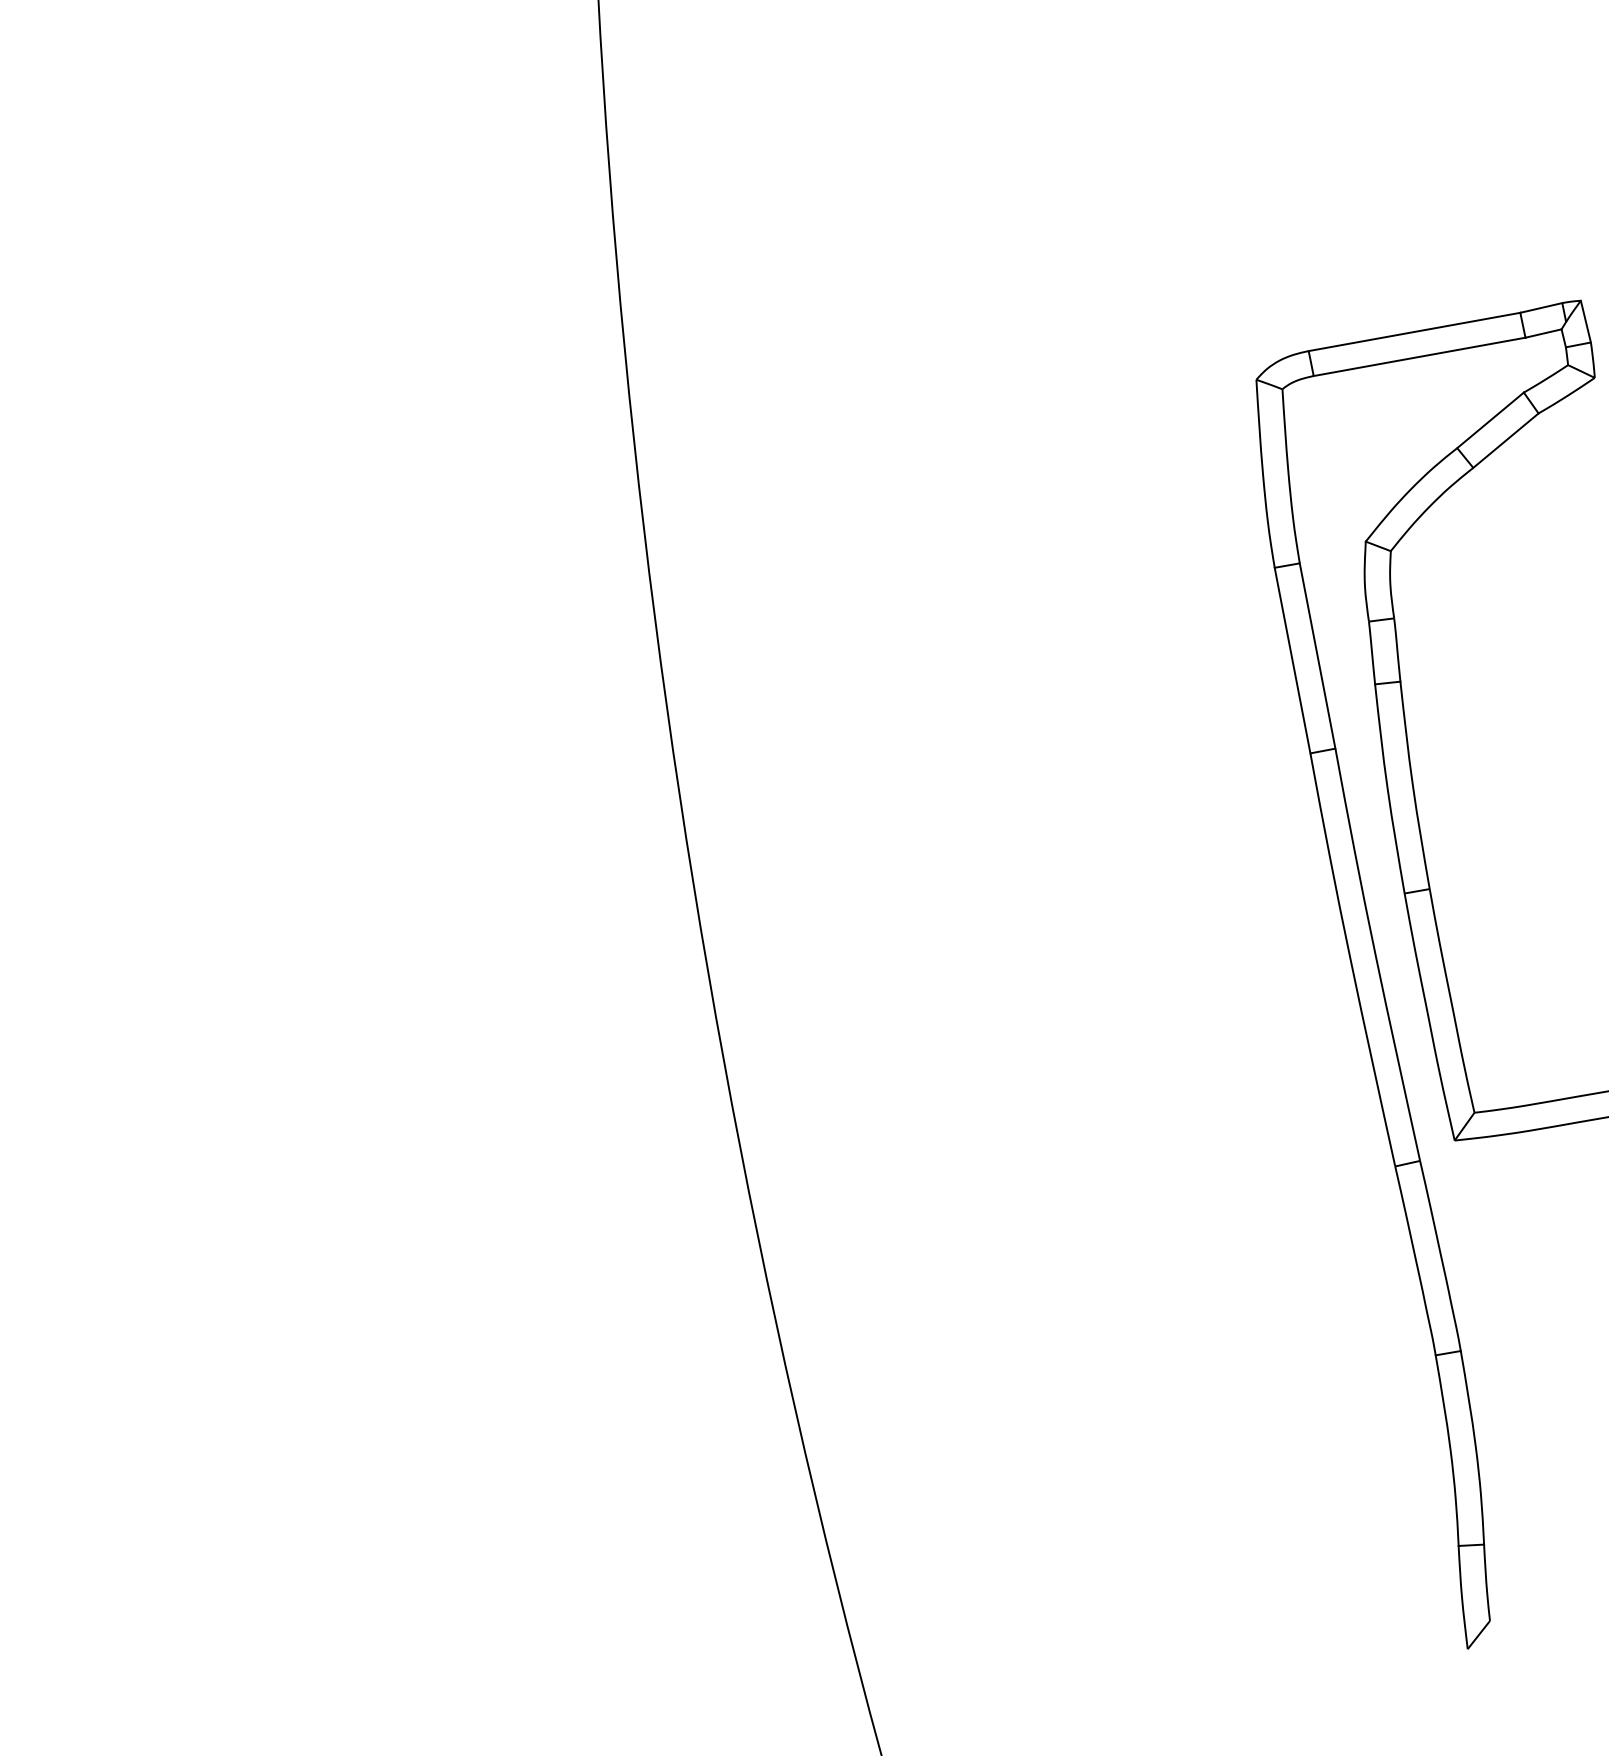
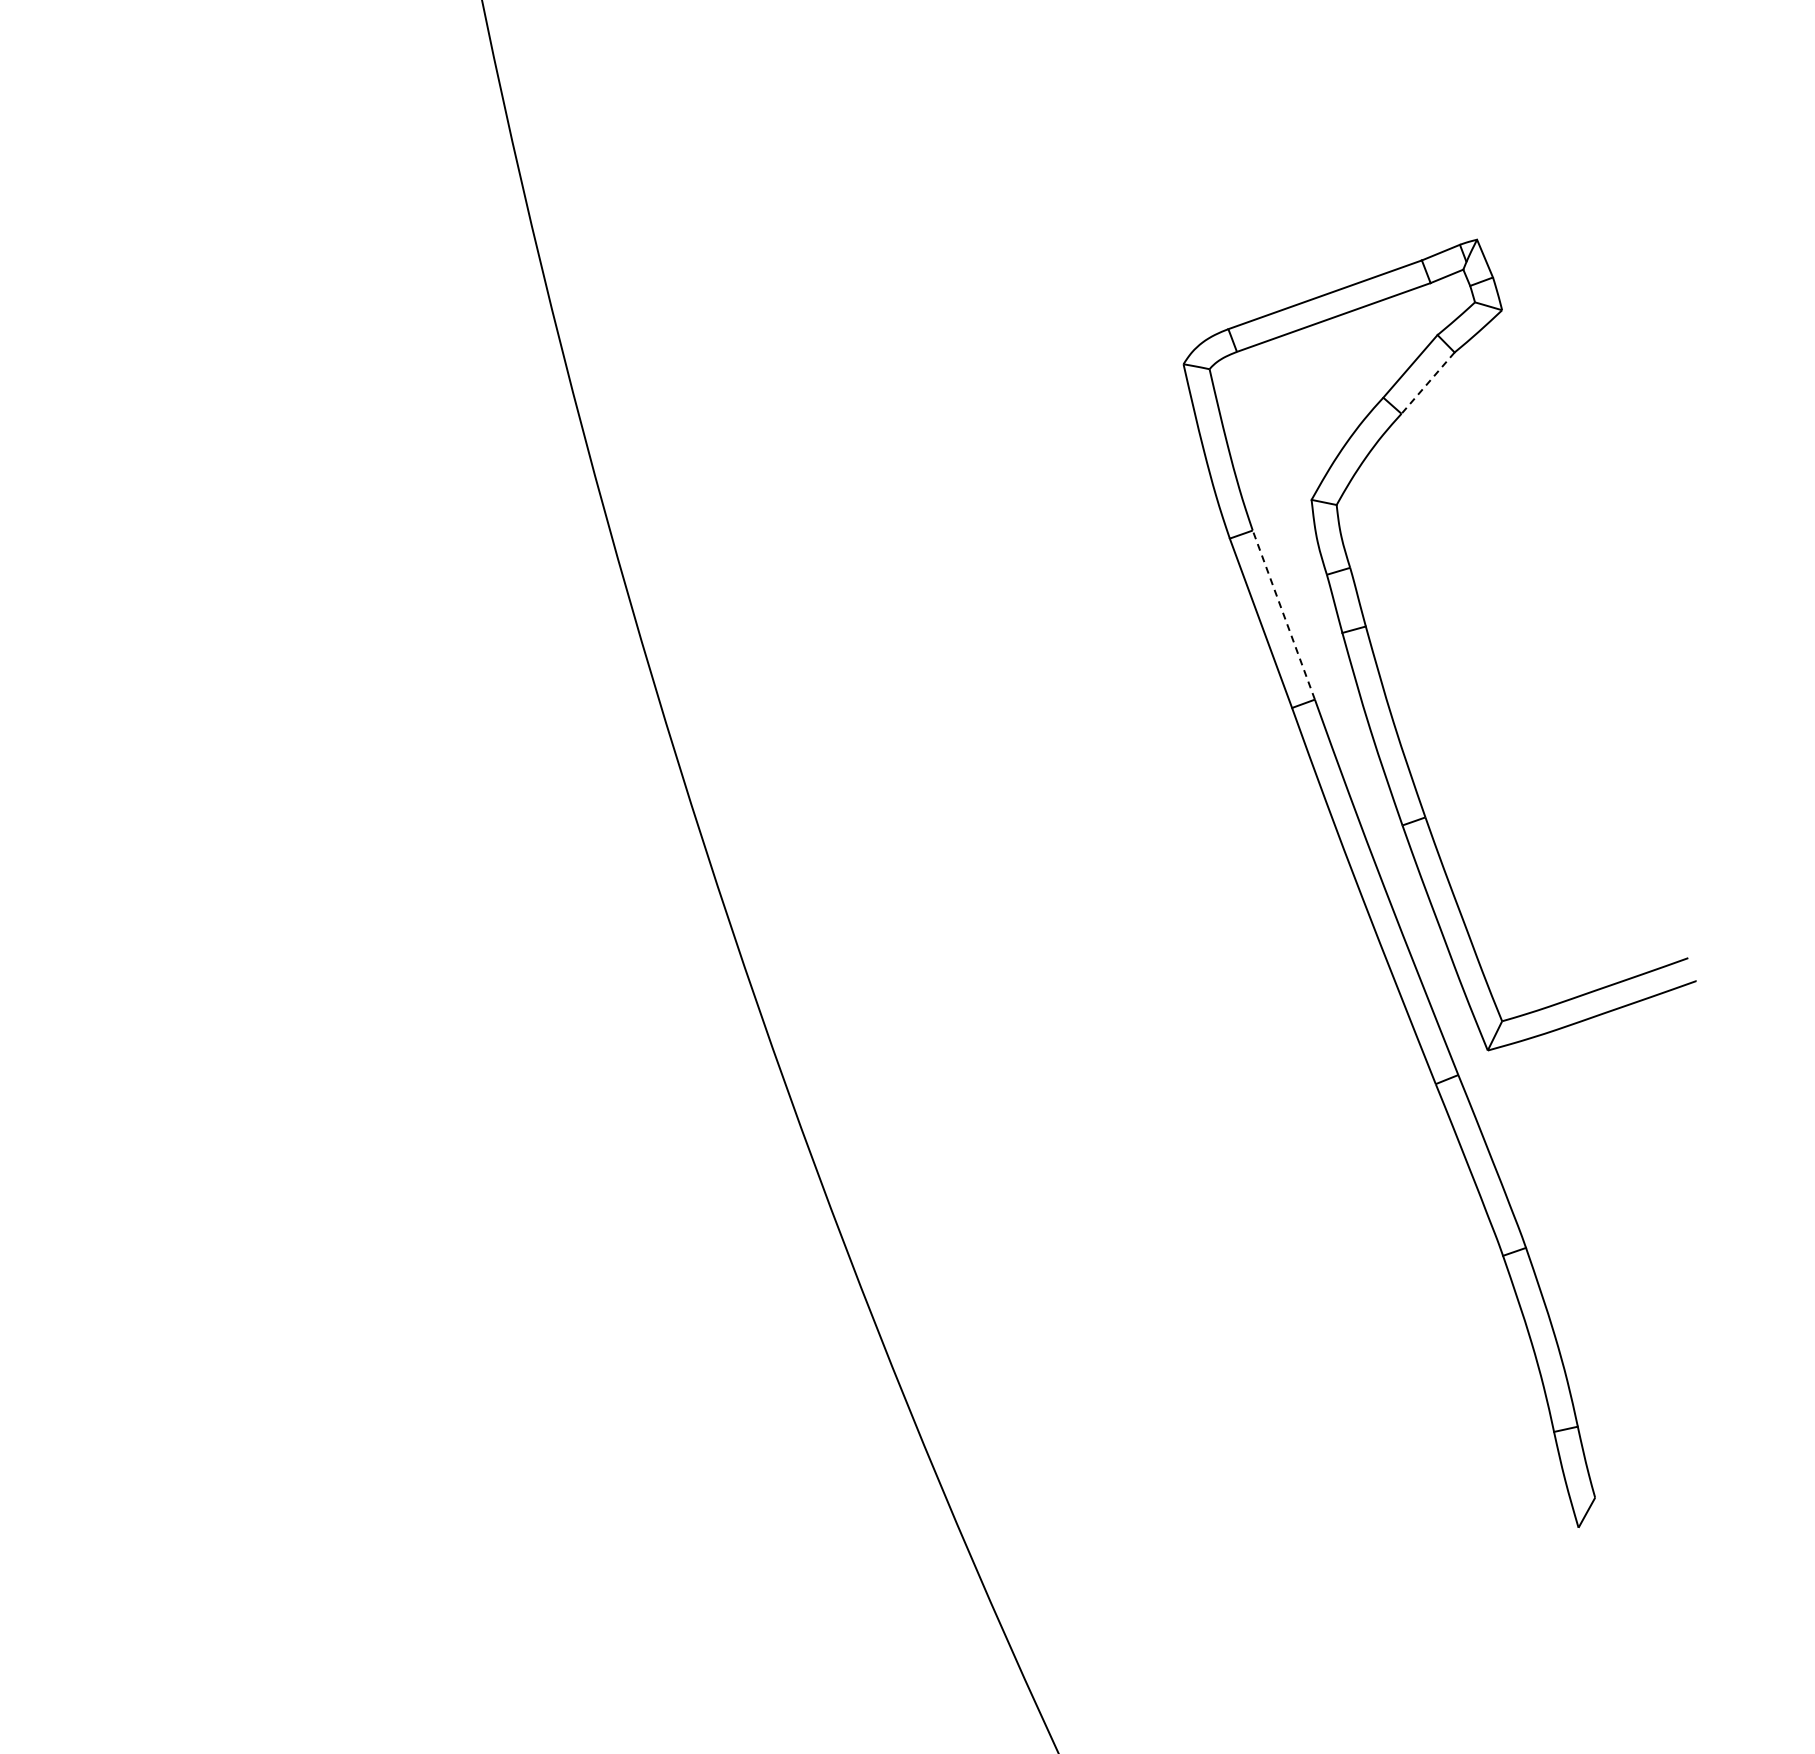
line: (1506, 441) -> (1428, 383), solid -> dashed
line: (1317, 655) -> (1283, 614), solid -> dashed

